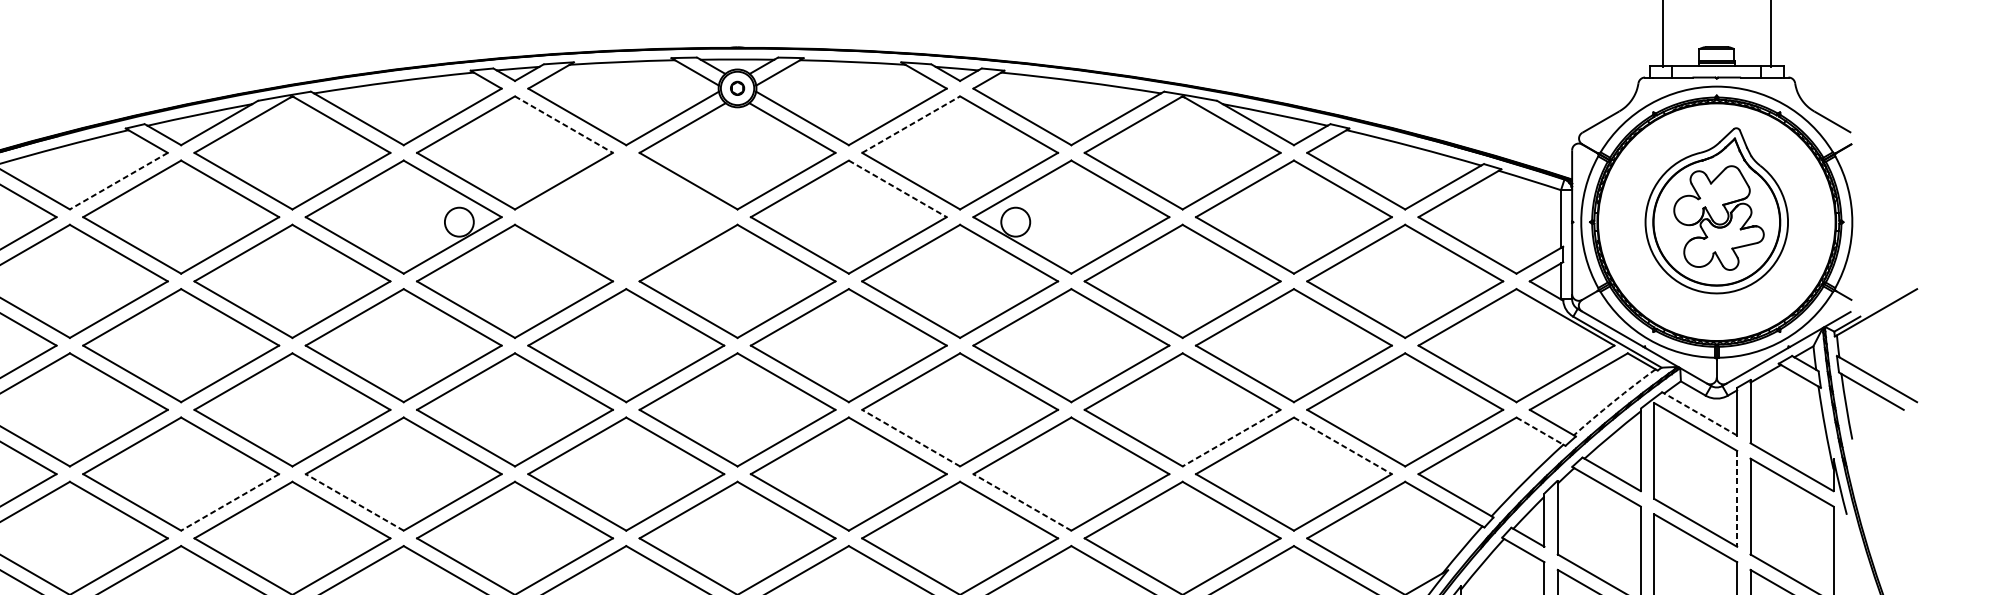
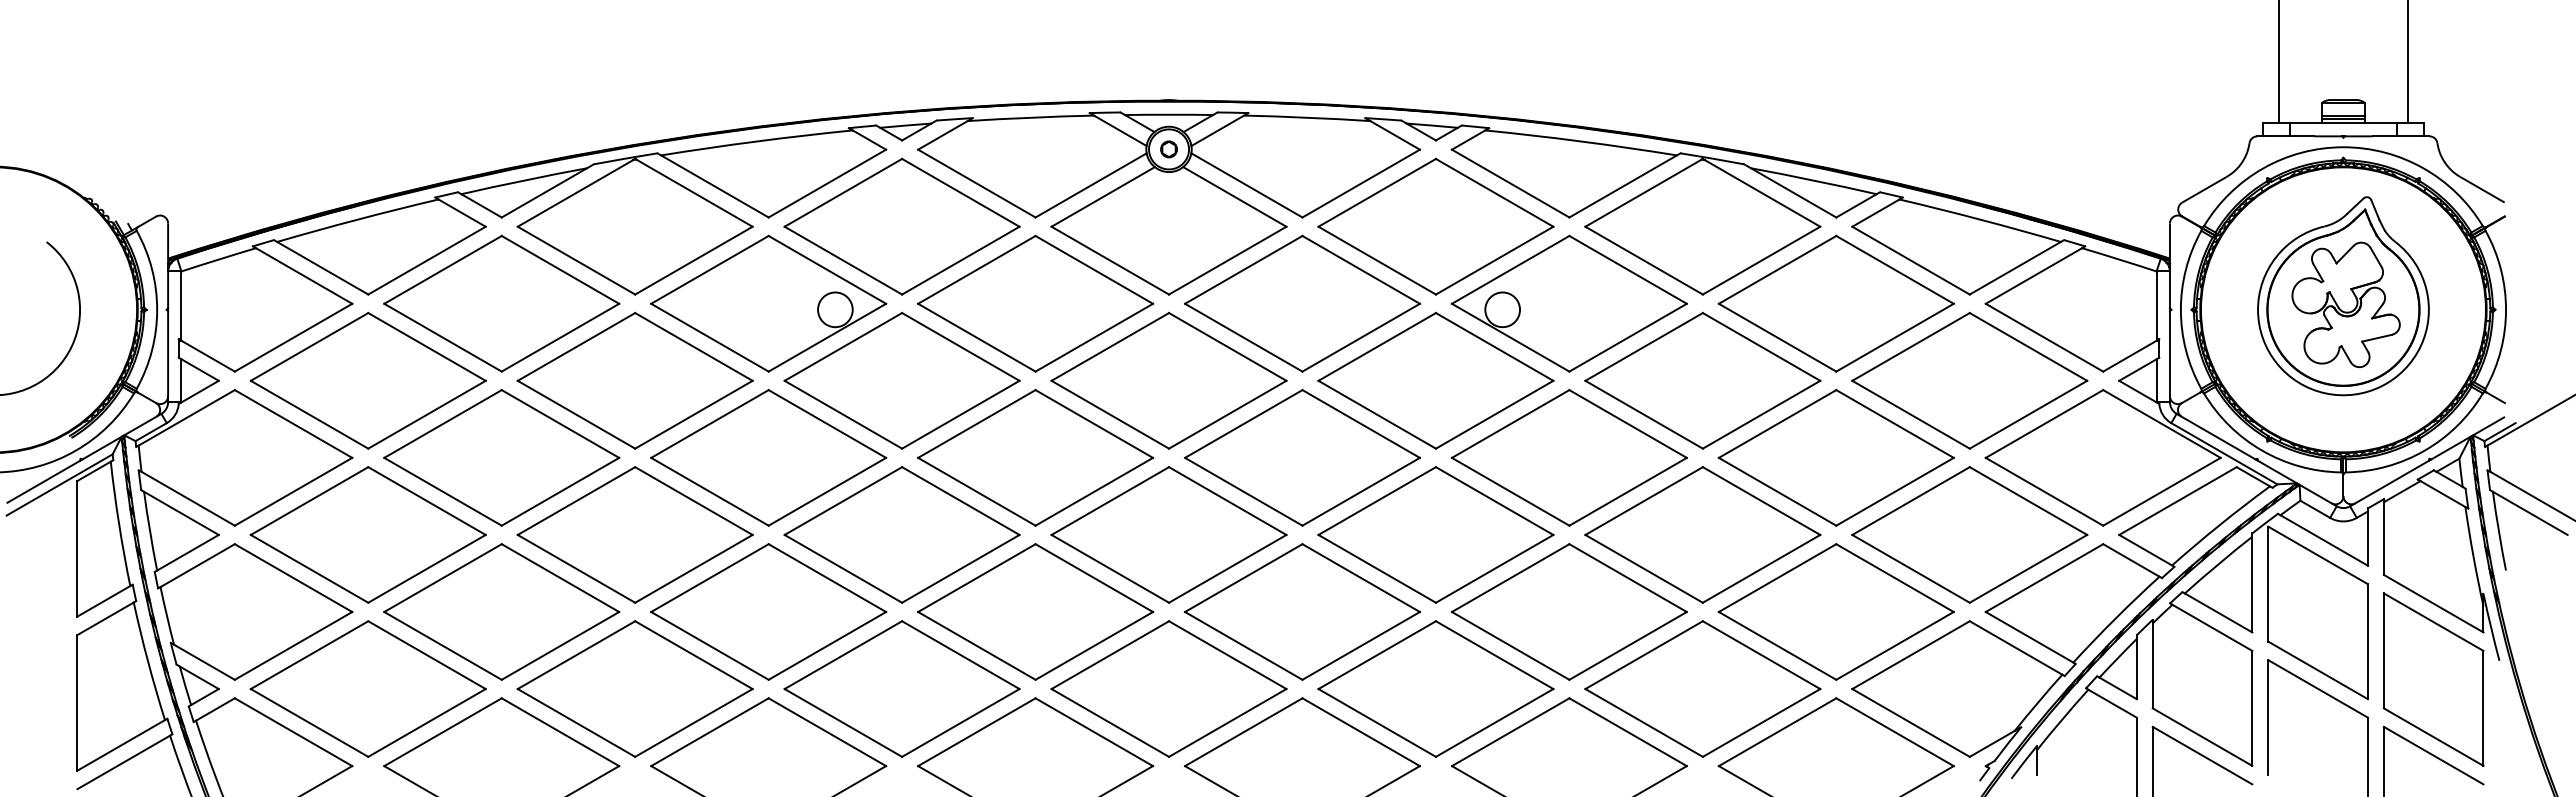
line: (563, 124) -> (960, 192), dashed -> solid
line: (911, 124) -> (1377, 192), dashed -> solid
line: (119, 181) -> (427, 260), dashed -> solid
line: (898, 188) -> (1361, 269), dashed -> solid
part: (626, 216) -> (1035, 303), added
arc: (1614, 401) -> (2220, 524), dashed -> solid
line: (1700, 414) -> (2323, 540), dashed -> solid
line: (1540, 431) -> (2131, 560), dashed -> solid
line: (911, 437) -> (1377, 568), dashed -> solid
line: (1231, 437) -> (1761, 568), dashed -> solid
line: (1343, 446) -> (1895, 578), dashed -> solid
line: (1736, 499) -> (2367, 642), dashed -> solid
line: (230, 502) -> (560, 645), dashed -> solid
line: (354, 502) -> (709, 645), dashed -> solid
line: (1022, 502) -> (1510, 645), dashed -> solid

